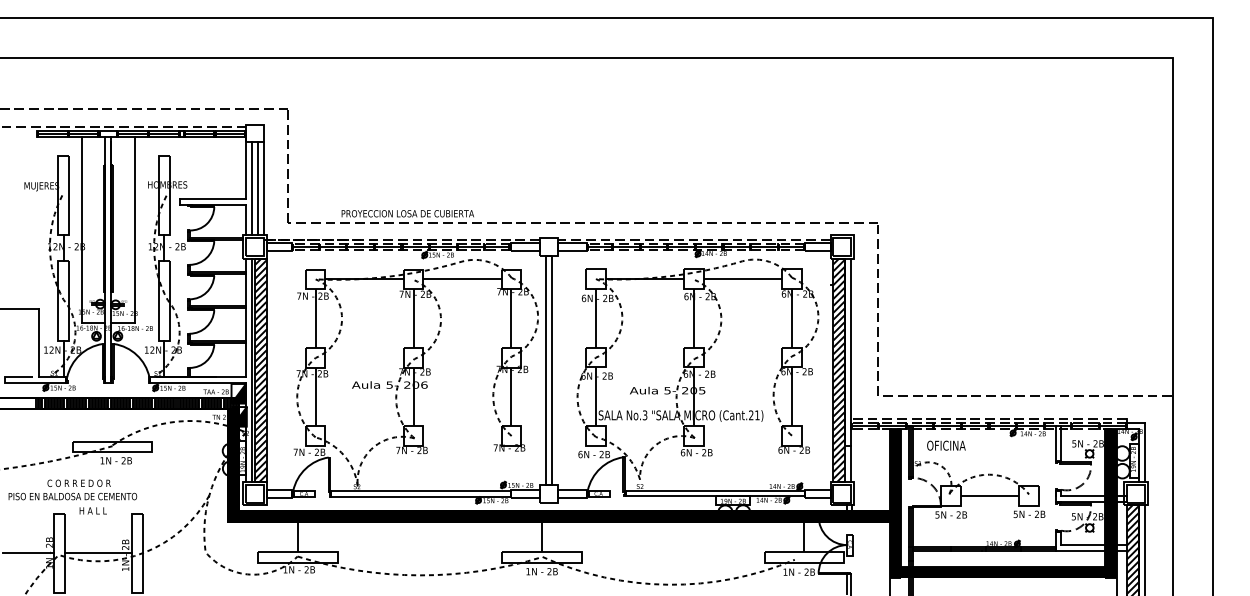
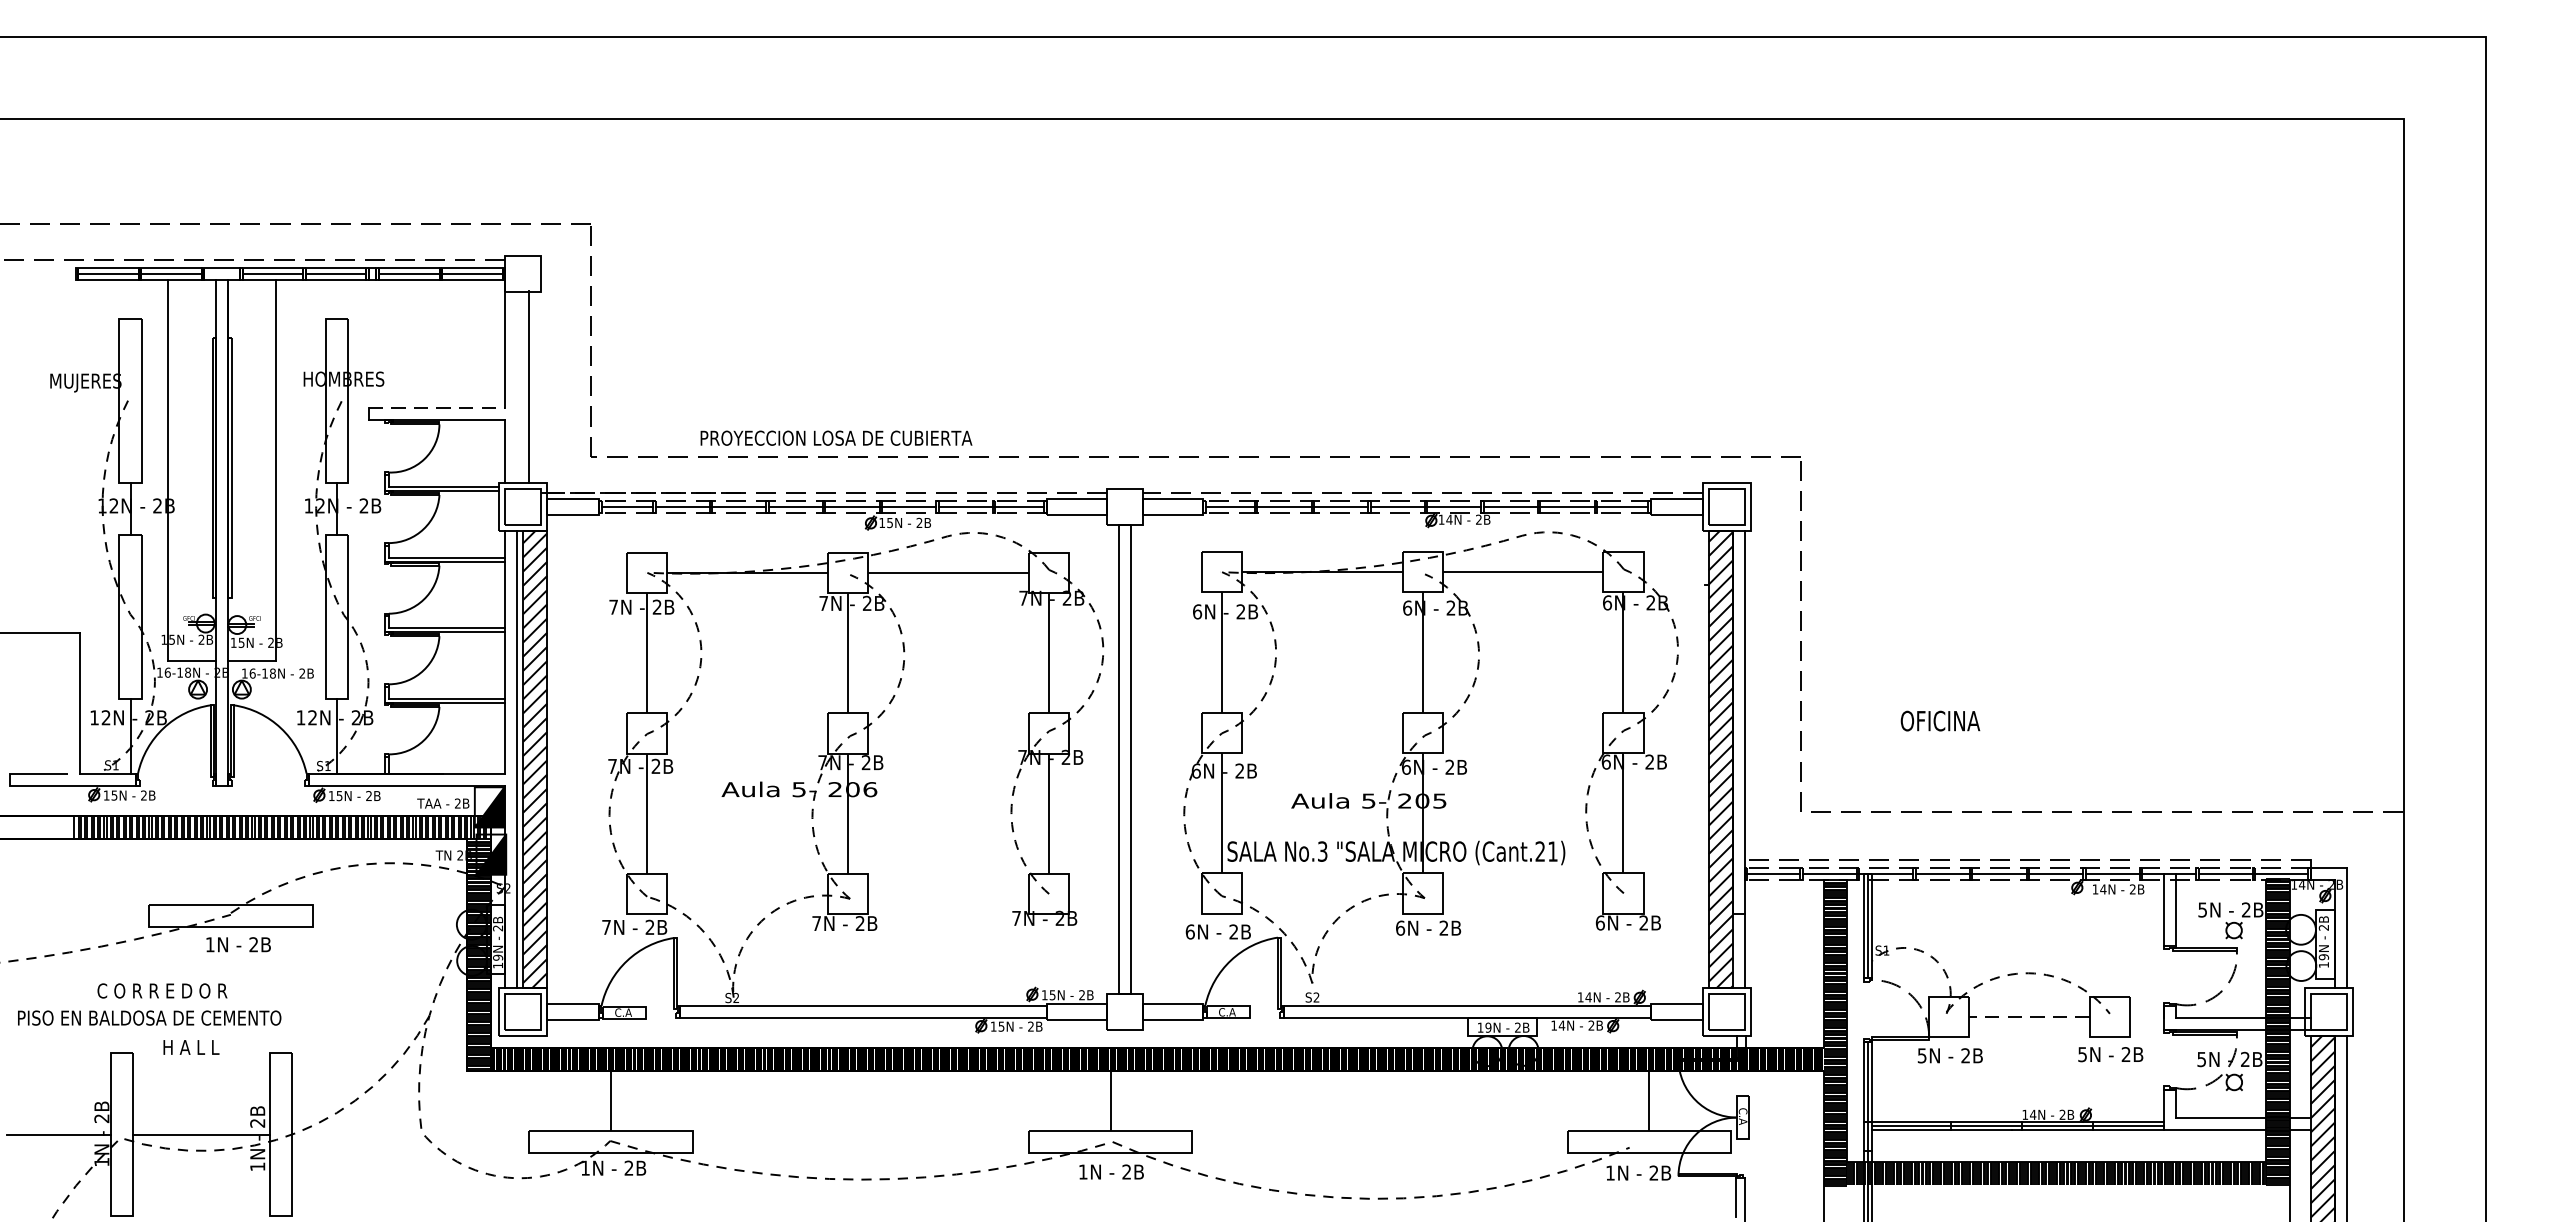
line: (252, 188) -> (517, 386), removed
line: (263, 188) -> (540, 386), removed
line: (213, 199) -> (437, 409), solid -> dashed
text: (946, 445) -> (1940, 720), moved
line: (989, 496) -> (2028, 1017), solid -> dashed

